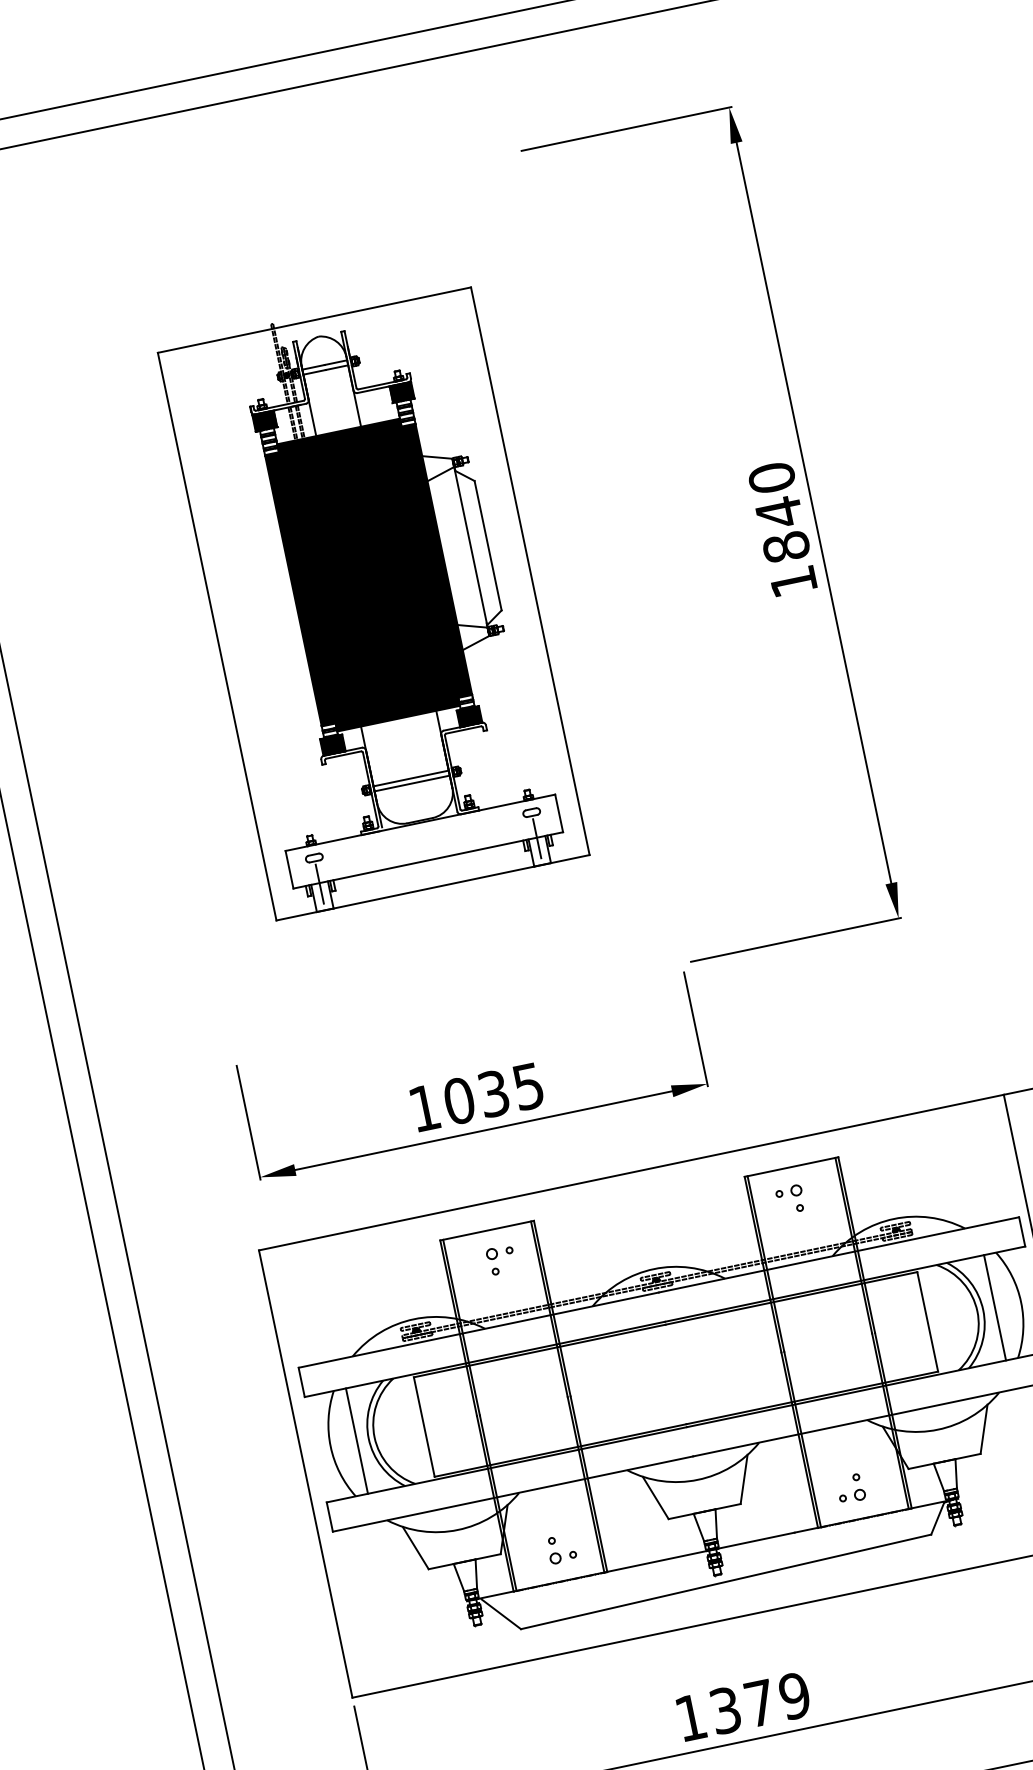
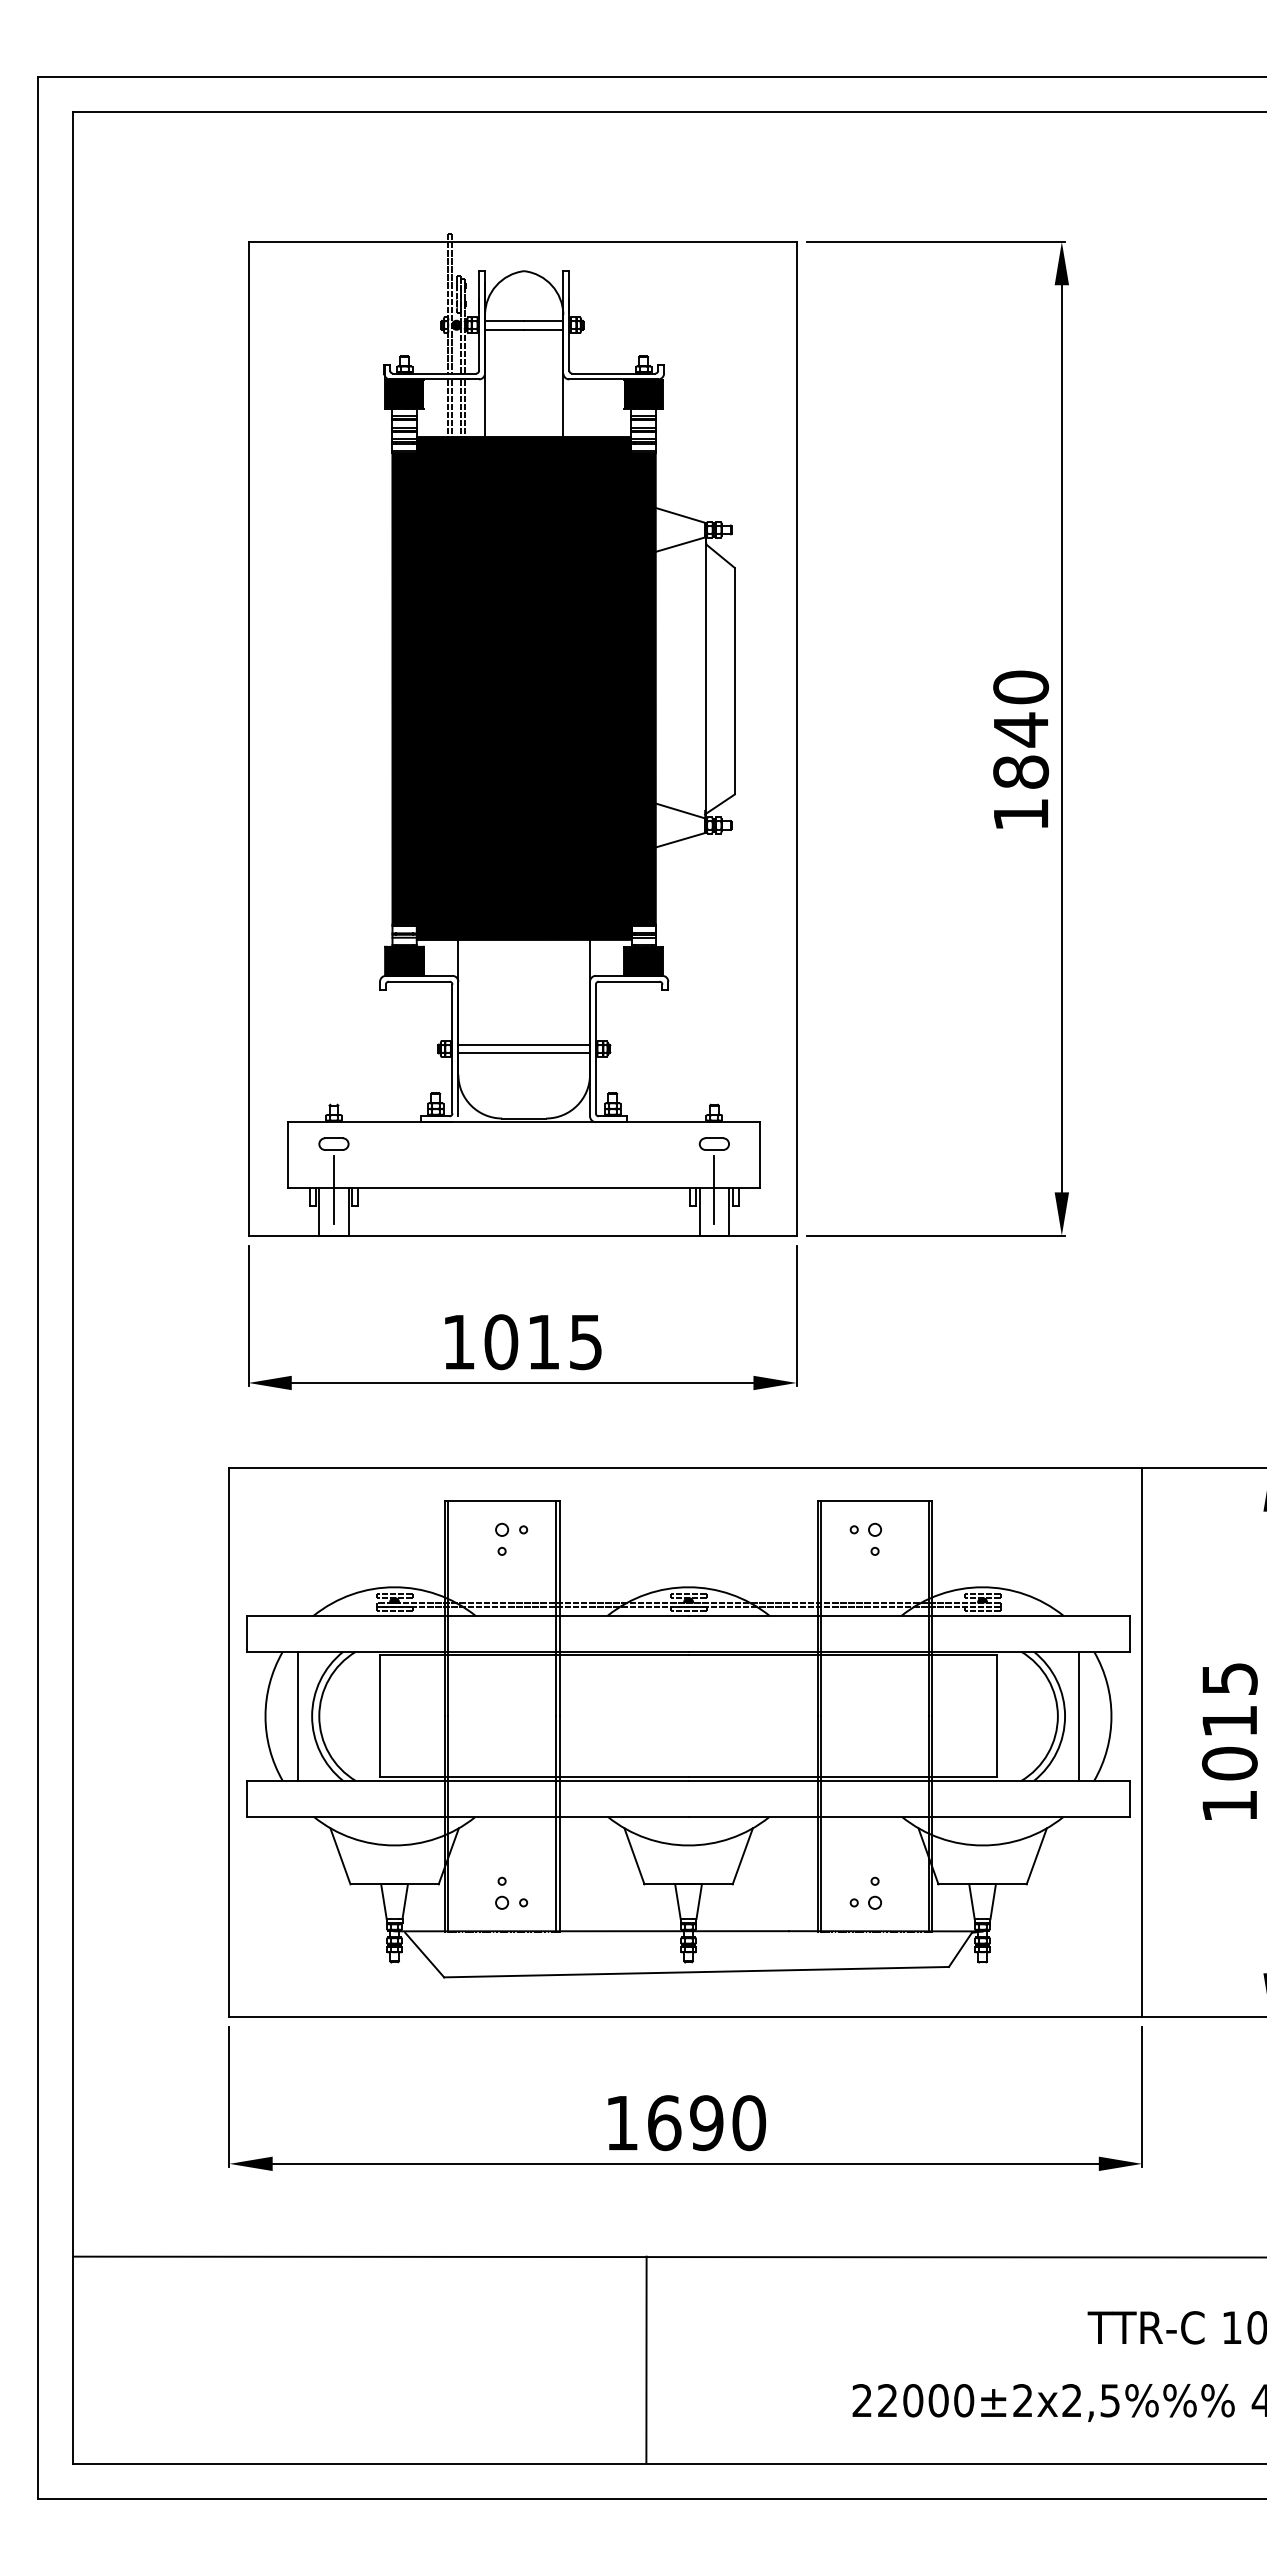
part: (373, 601) -> (522, 734), size x1.43
text: (493, 1094) -> (543, 1342), 1035 -> 1015
text: (760, 1703) -> (707, 2123), 1379 -> 1690

